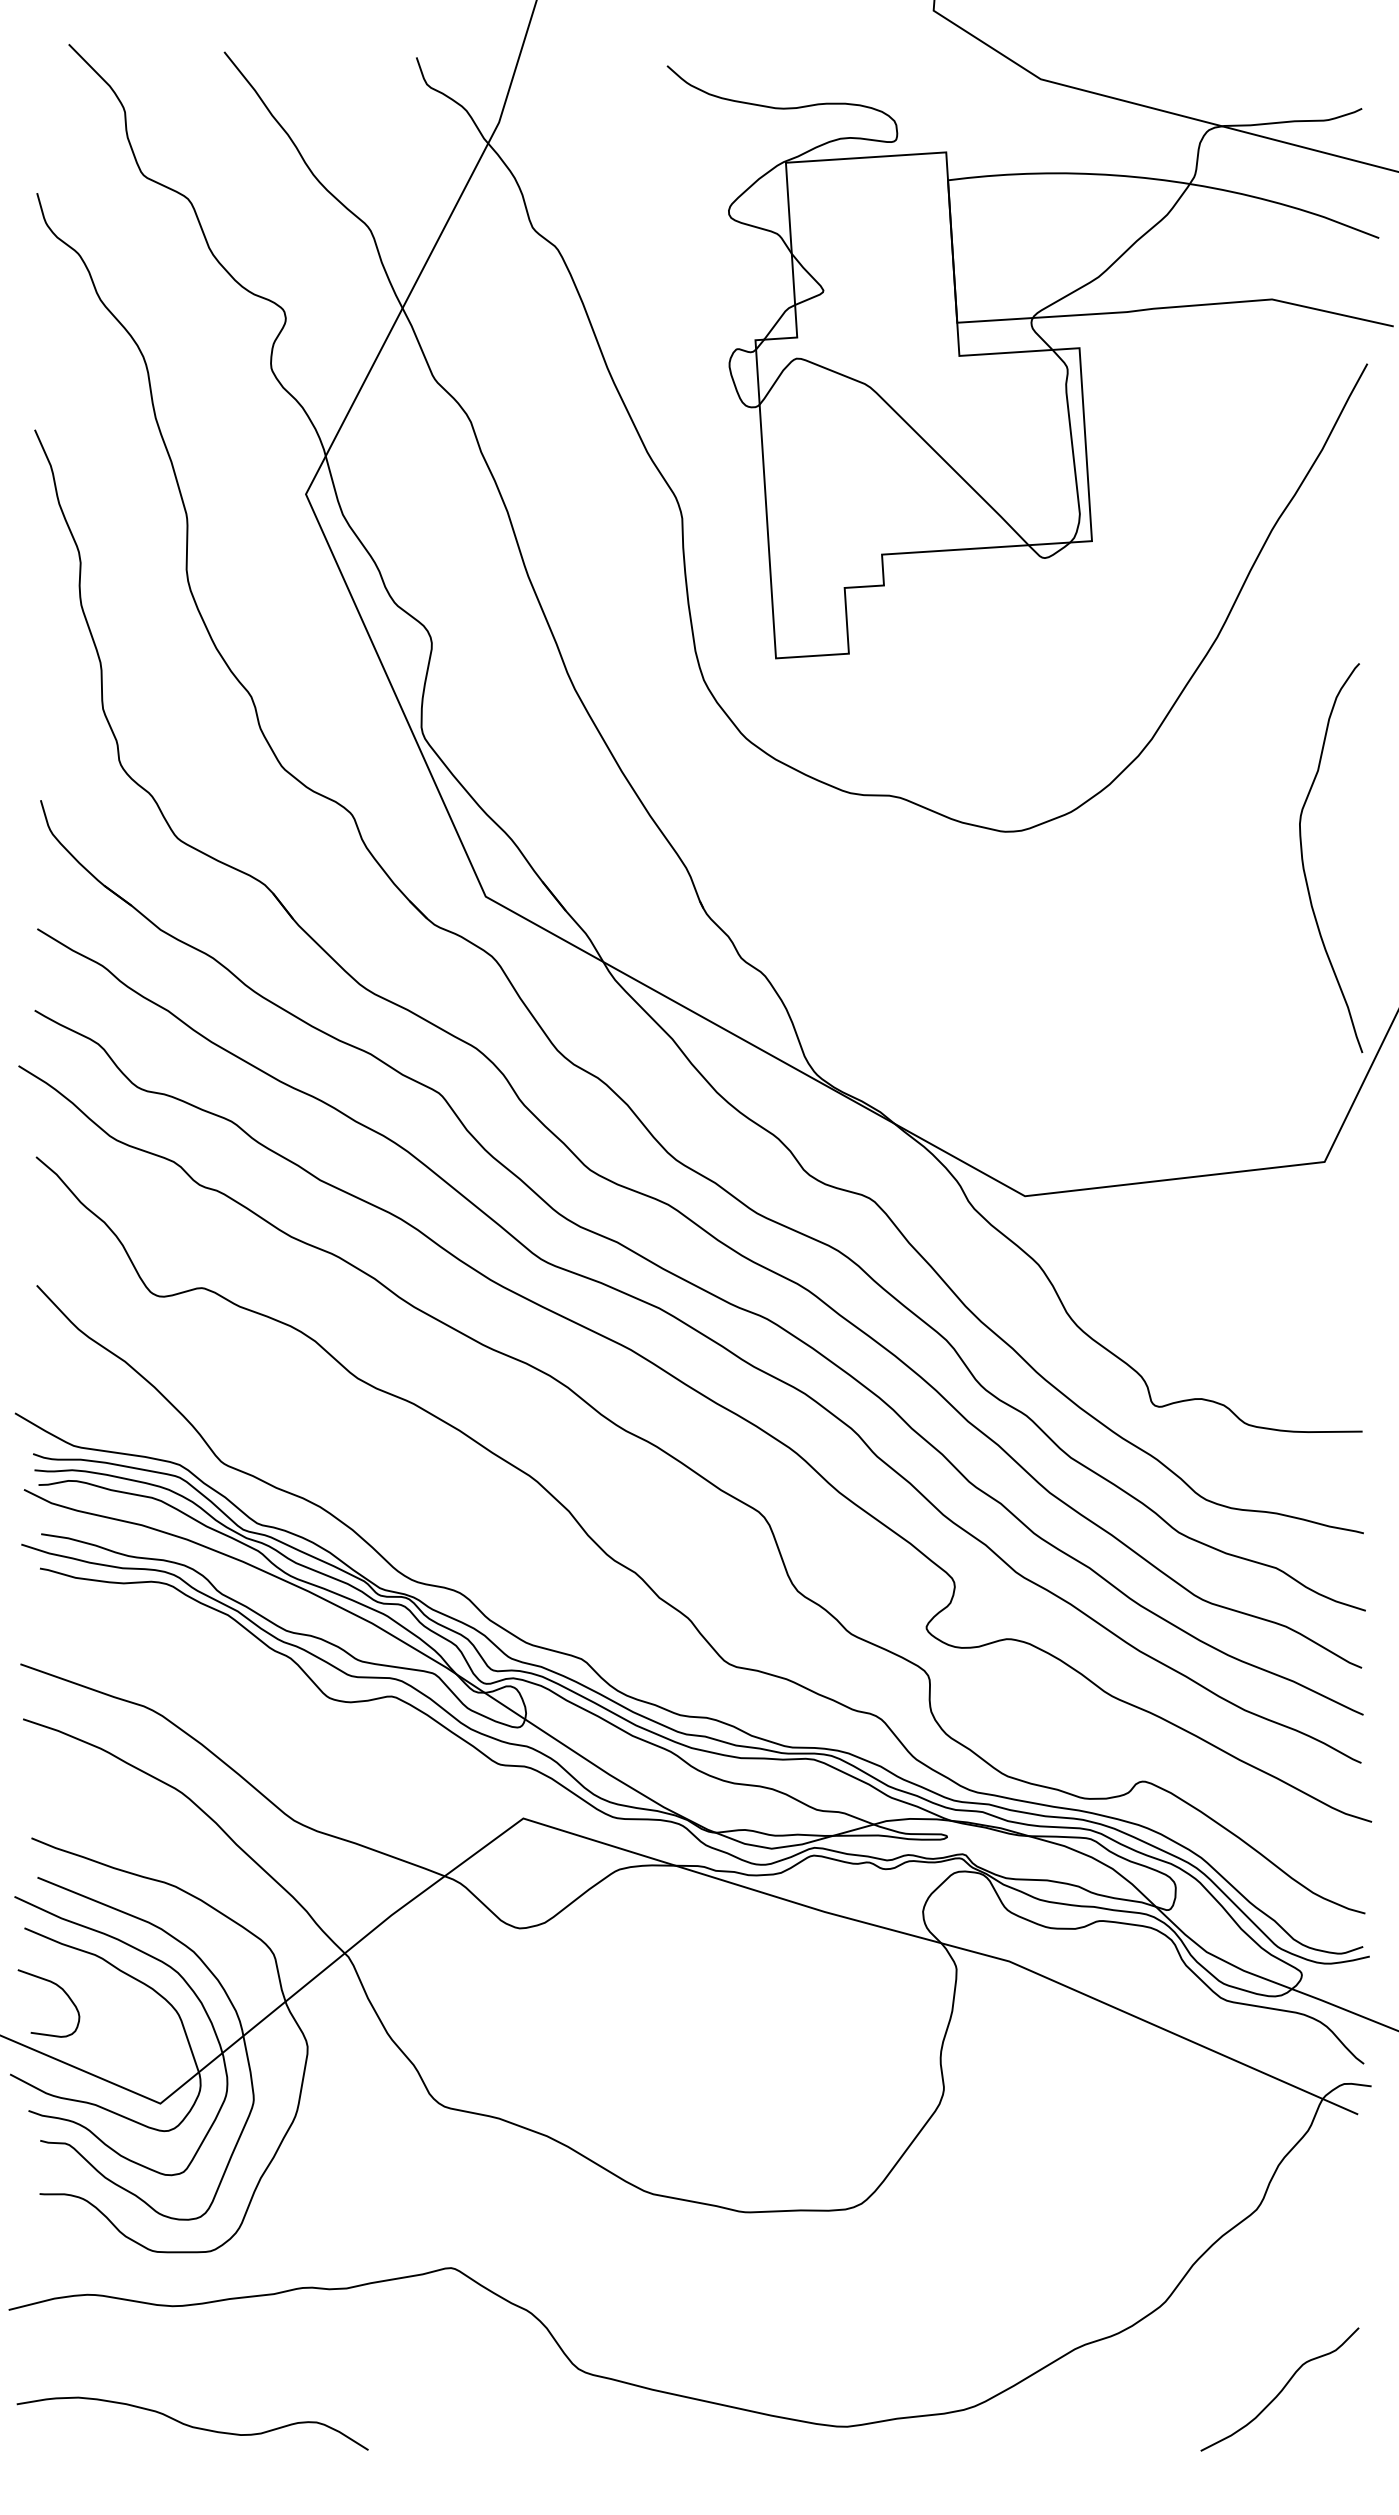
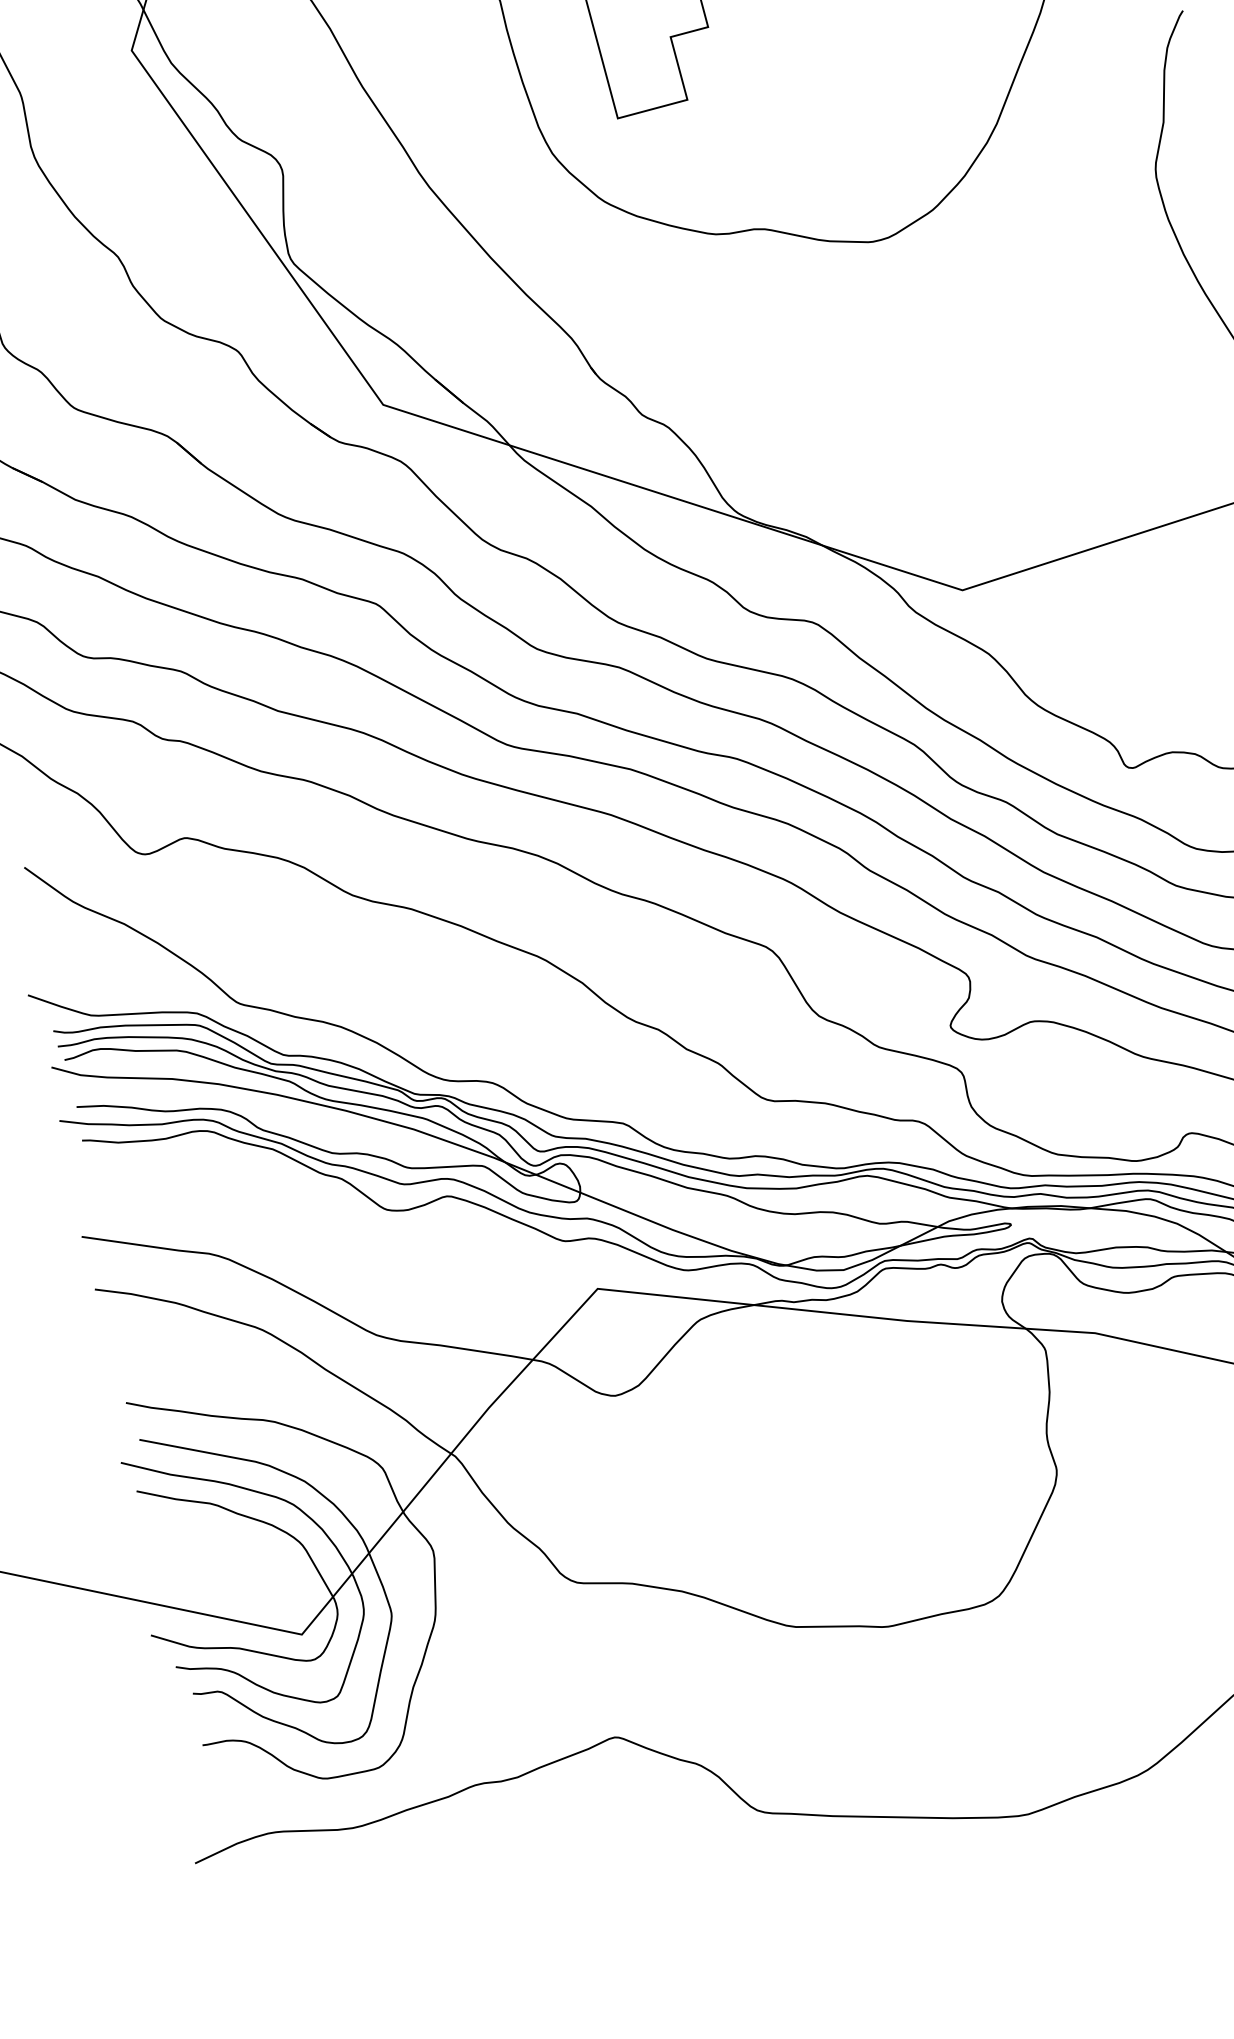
curve: (58, 1987) -> (180, 1542), removed
curve: (191, 2425) -> (394, 1939), removed

